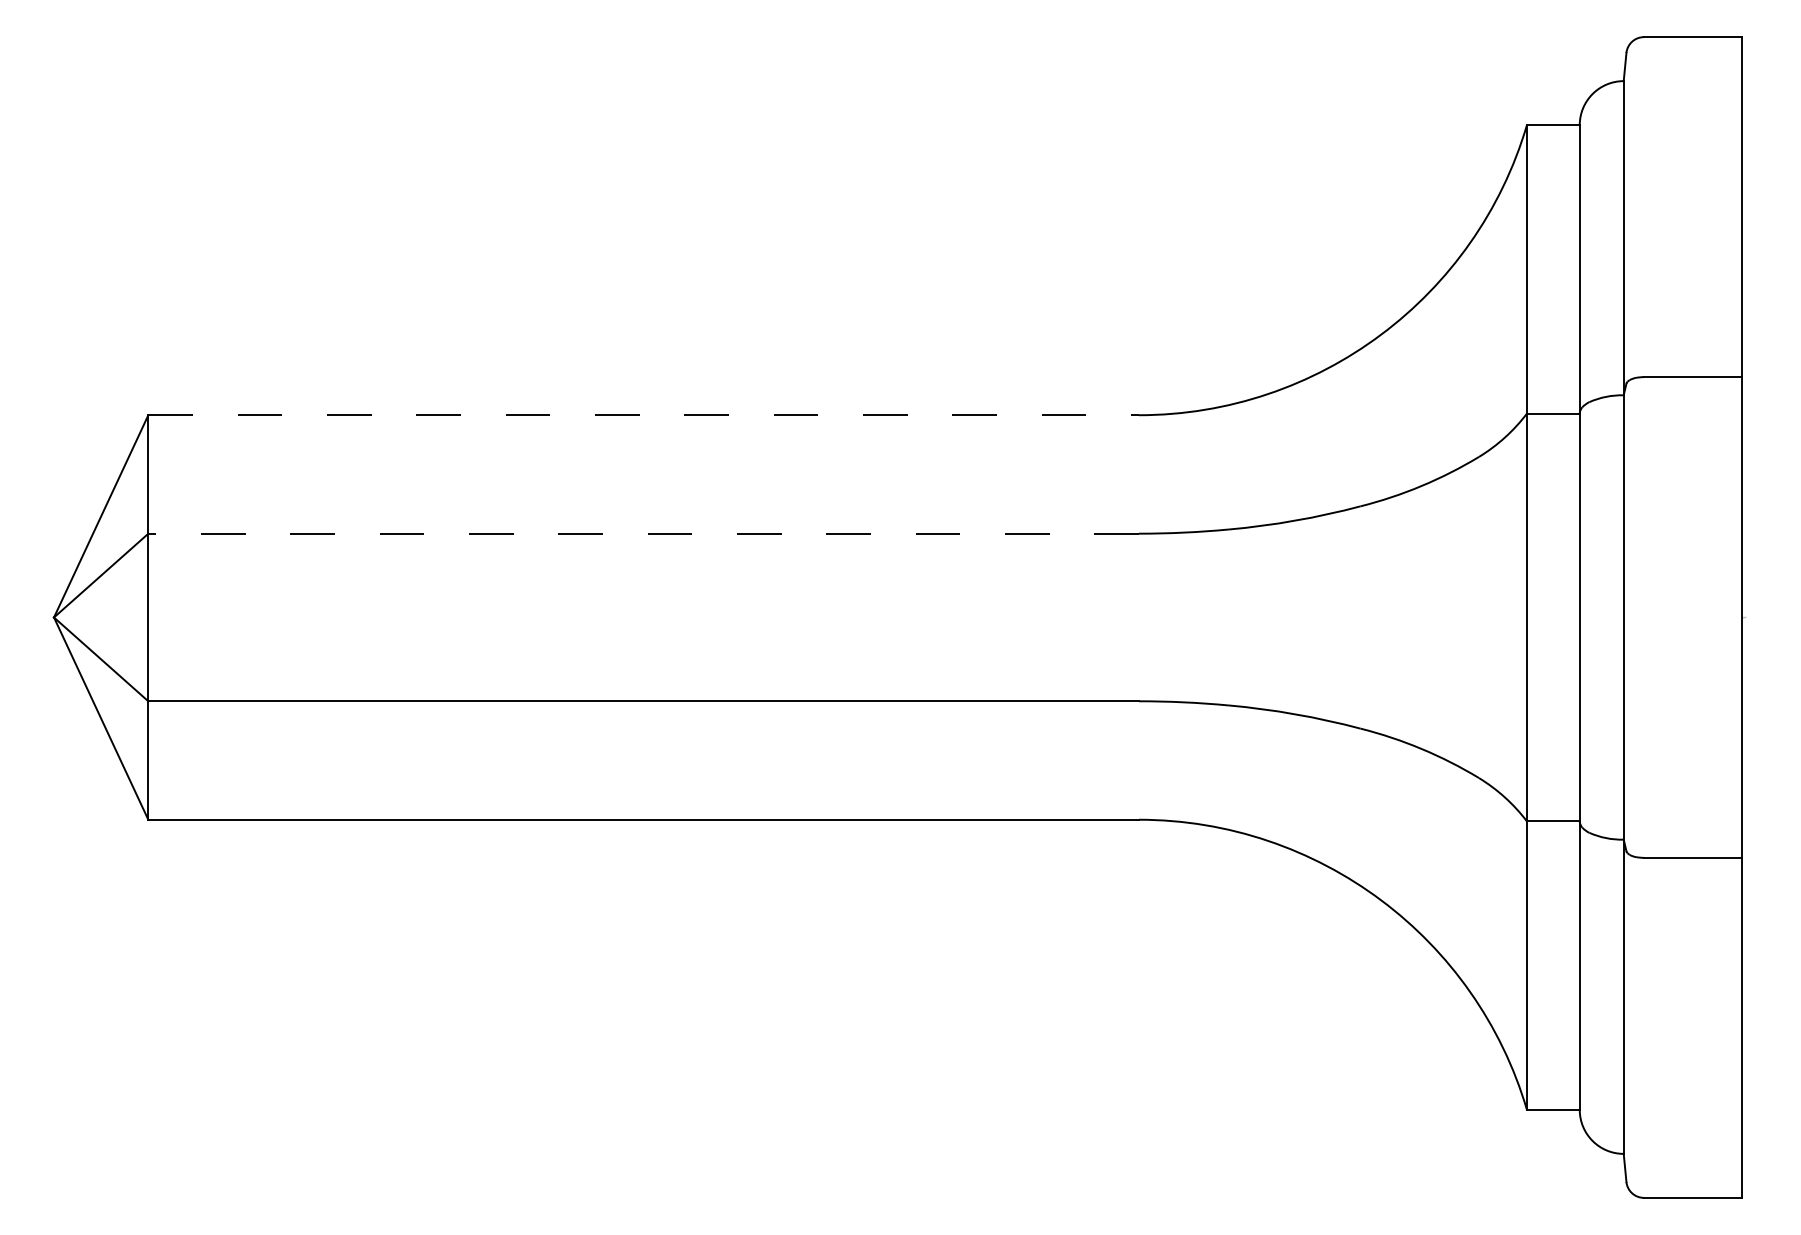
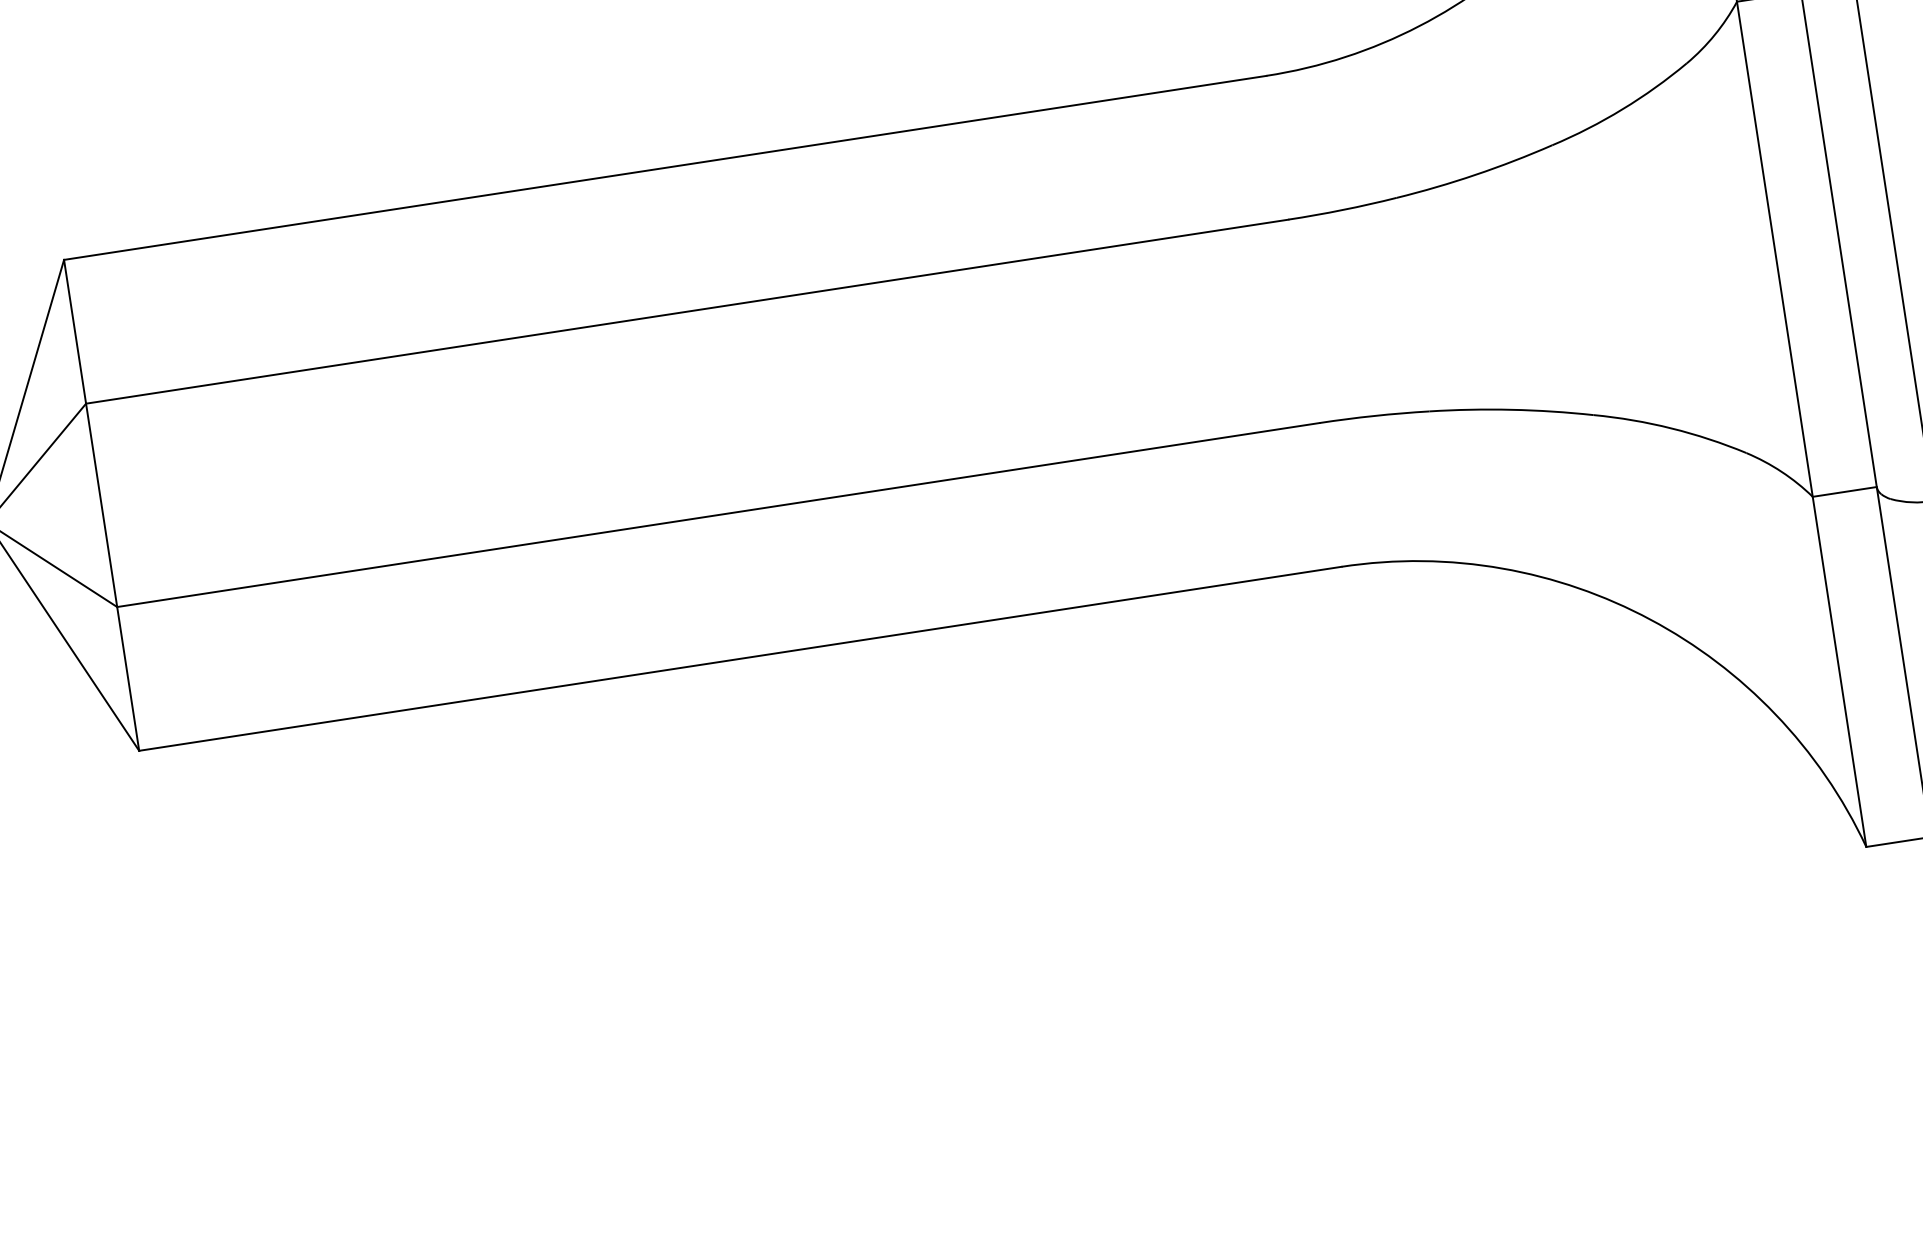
line: (644, 415) -> (666, 168), dashed -> solid
line: (643, 533) -> (687, 311), dashed -> solid

